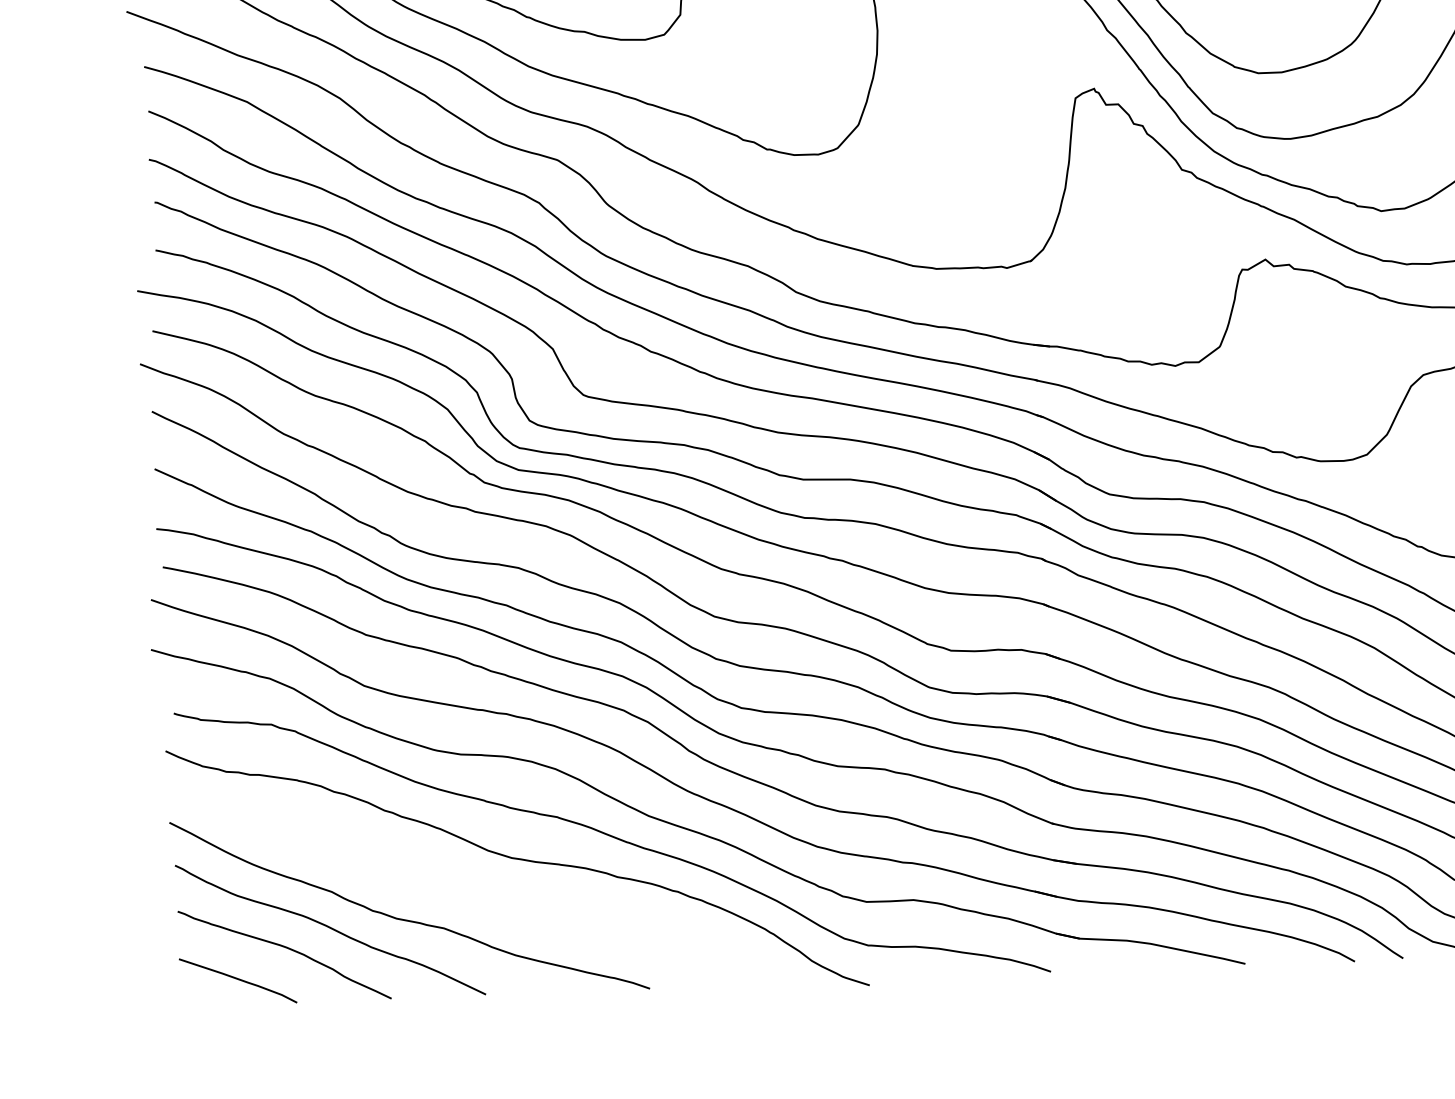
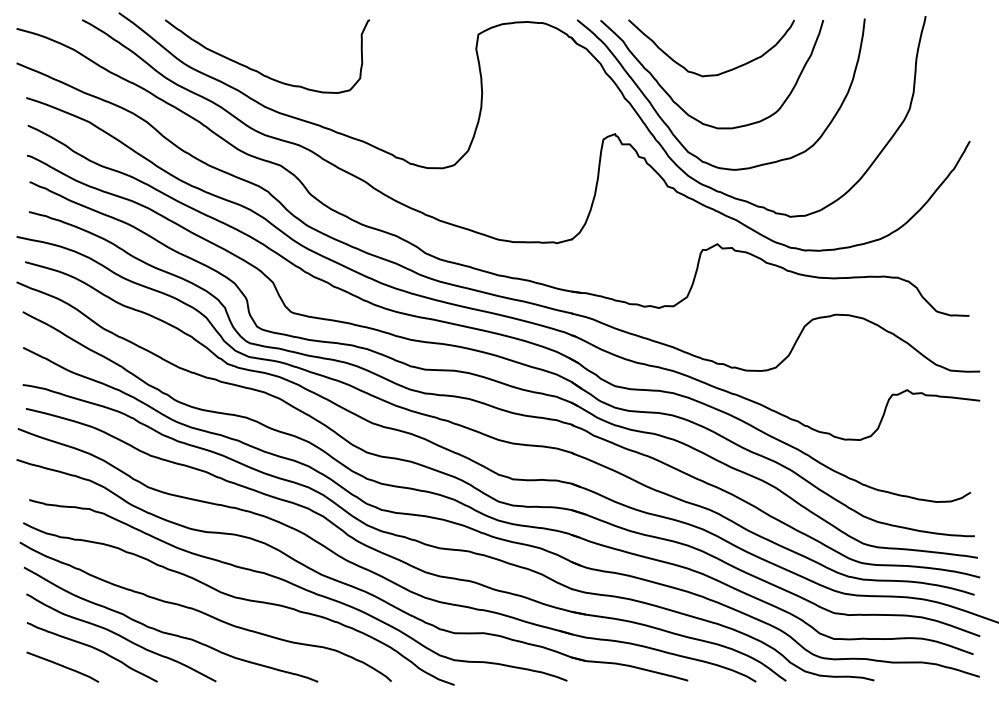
curve: (464, 883) -> (205, 612), added

